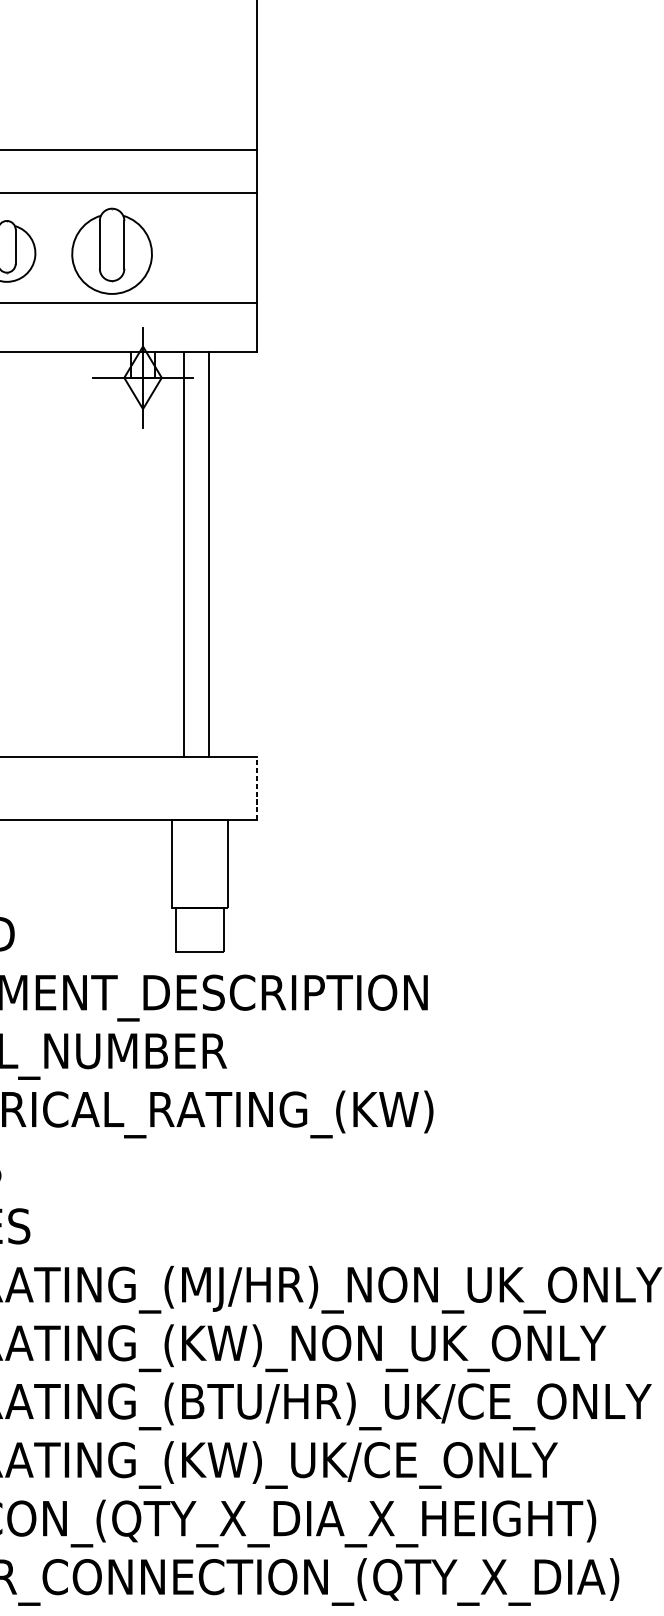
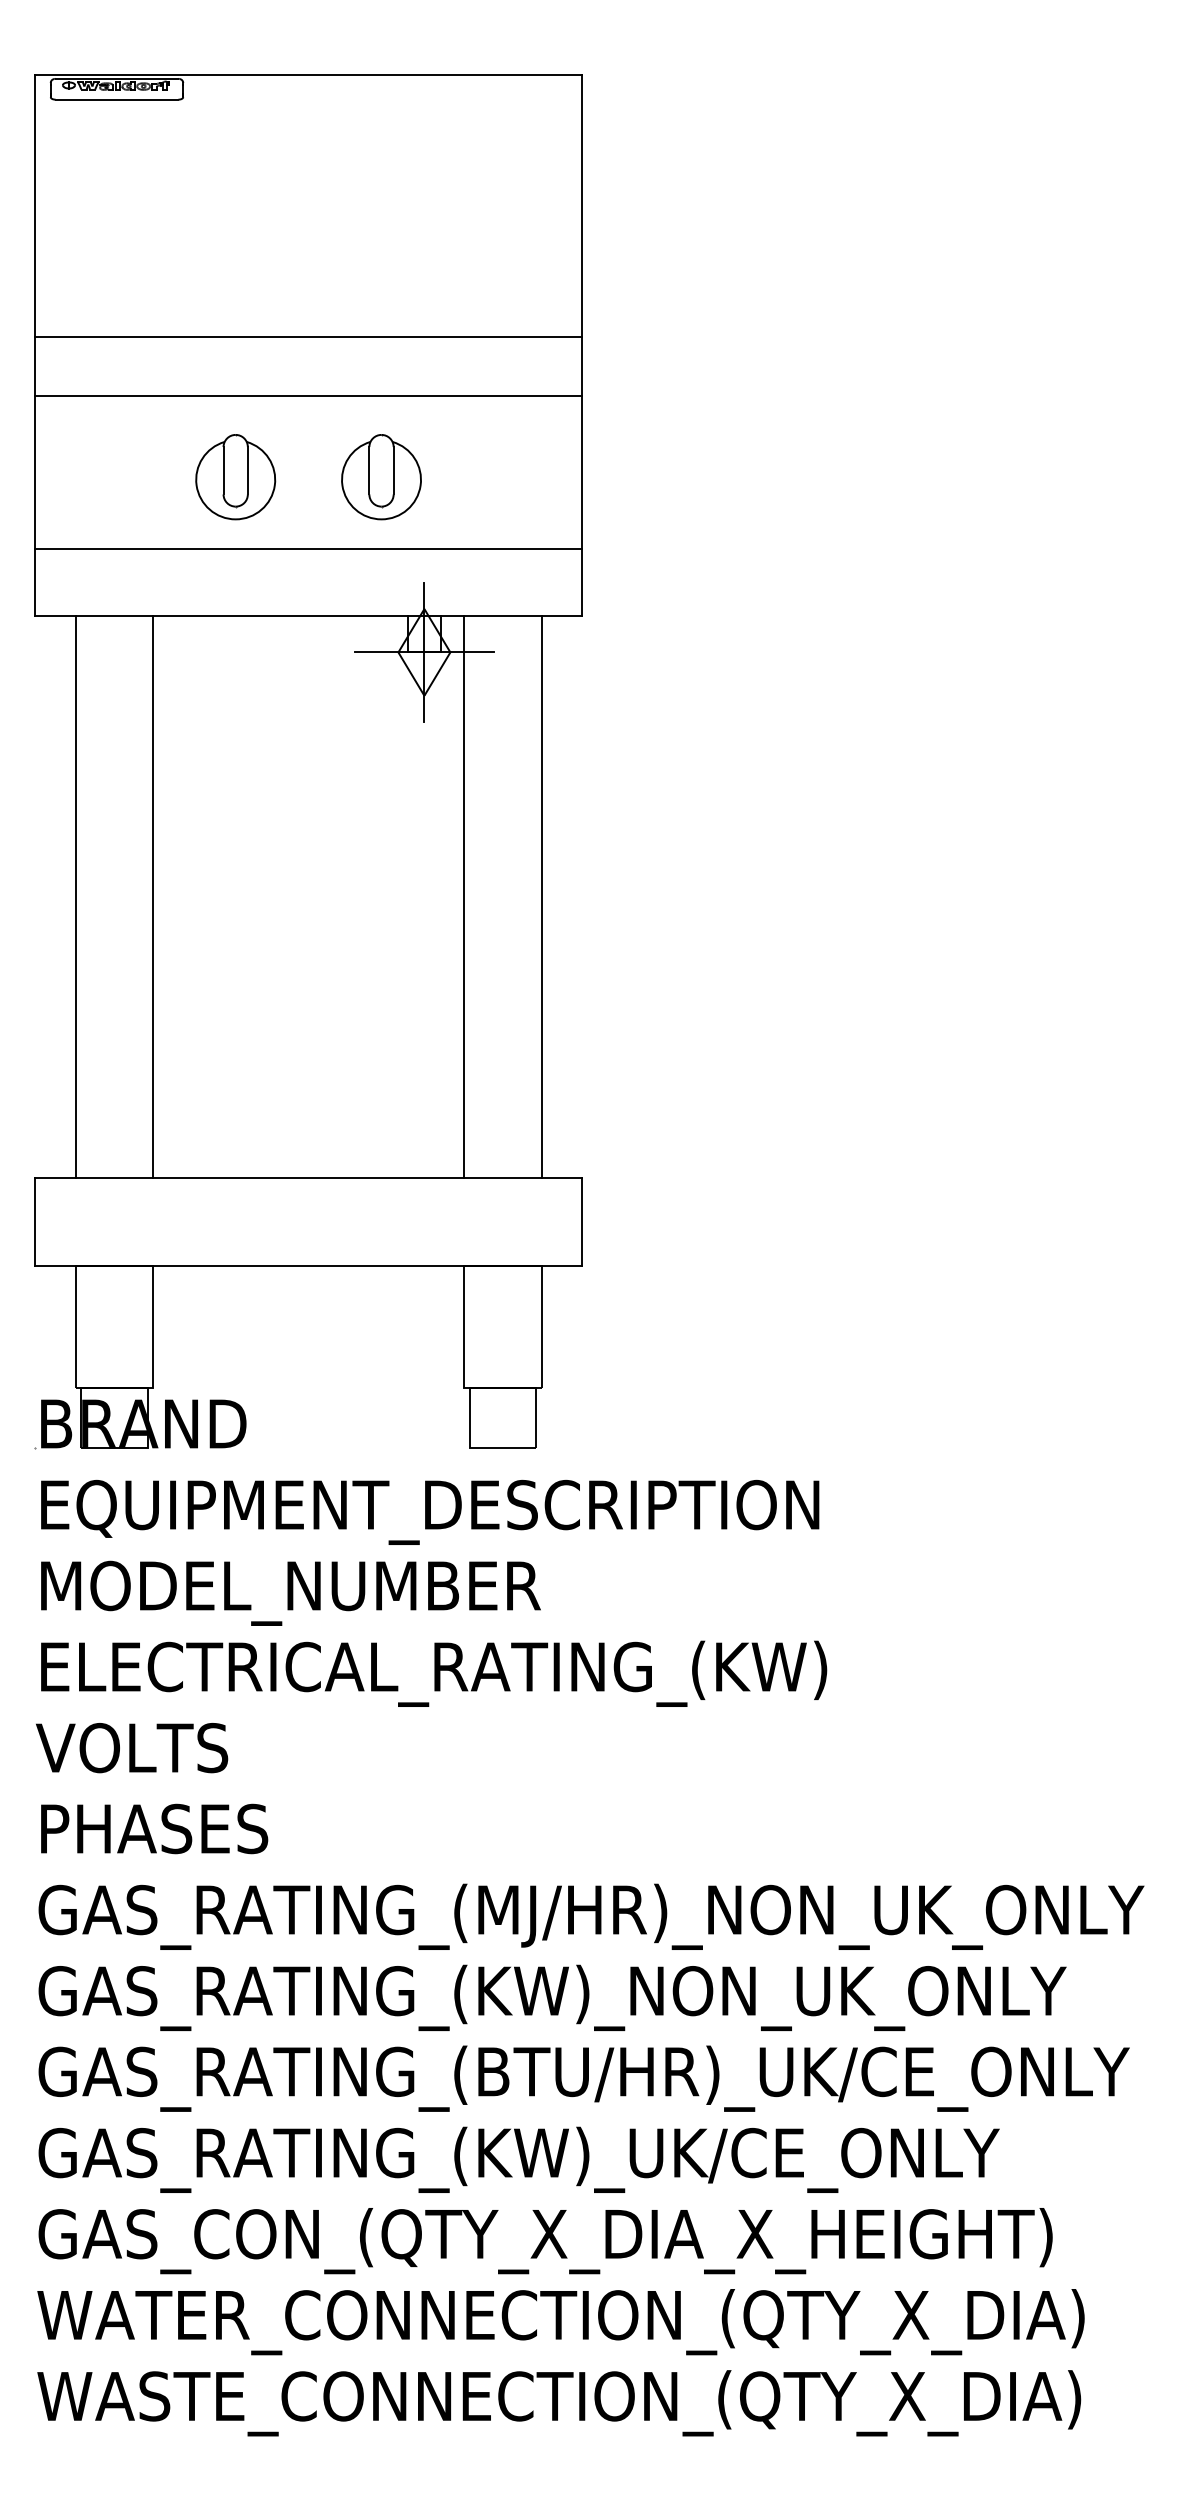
part: (112, 251) -> (381, 477), size x0.71
line: (183, 553) -> (541, 896), moved
line: (209, 553) -> (464, 896), moved
line: (257, 788) -> (582, 1221), dashed -> solid

